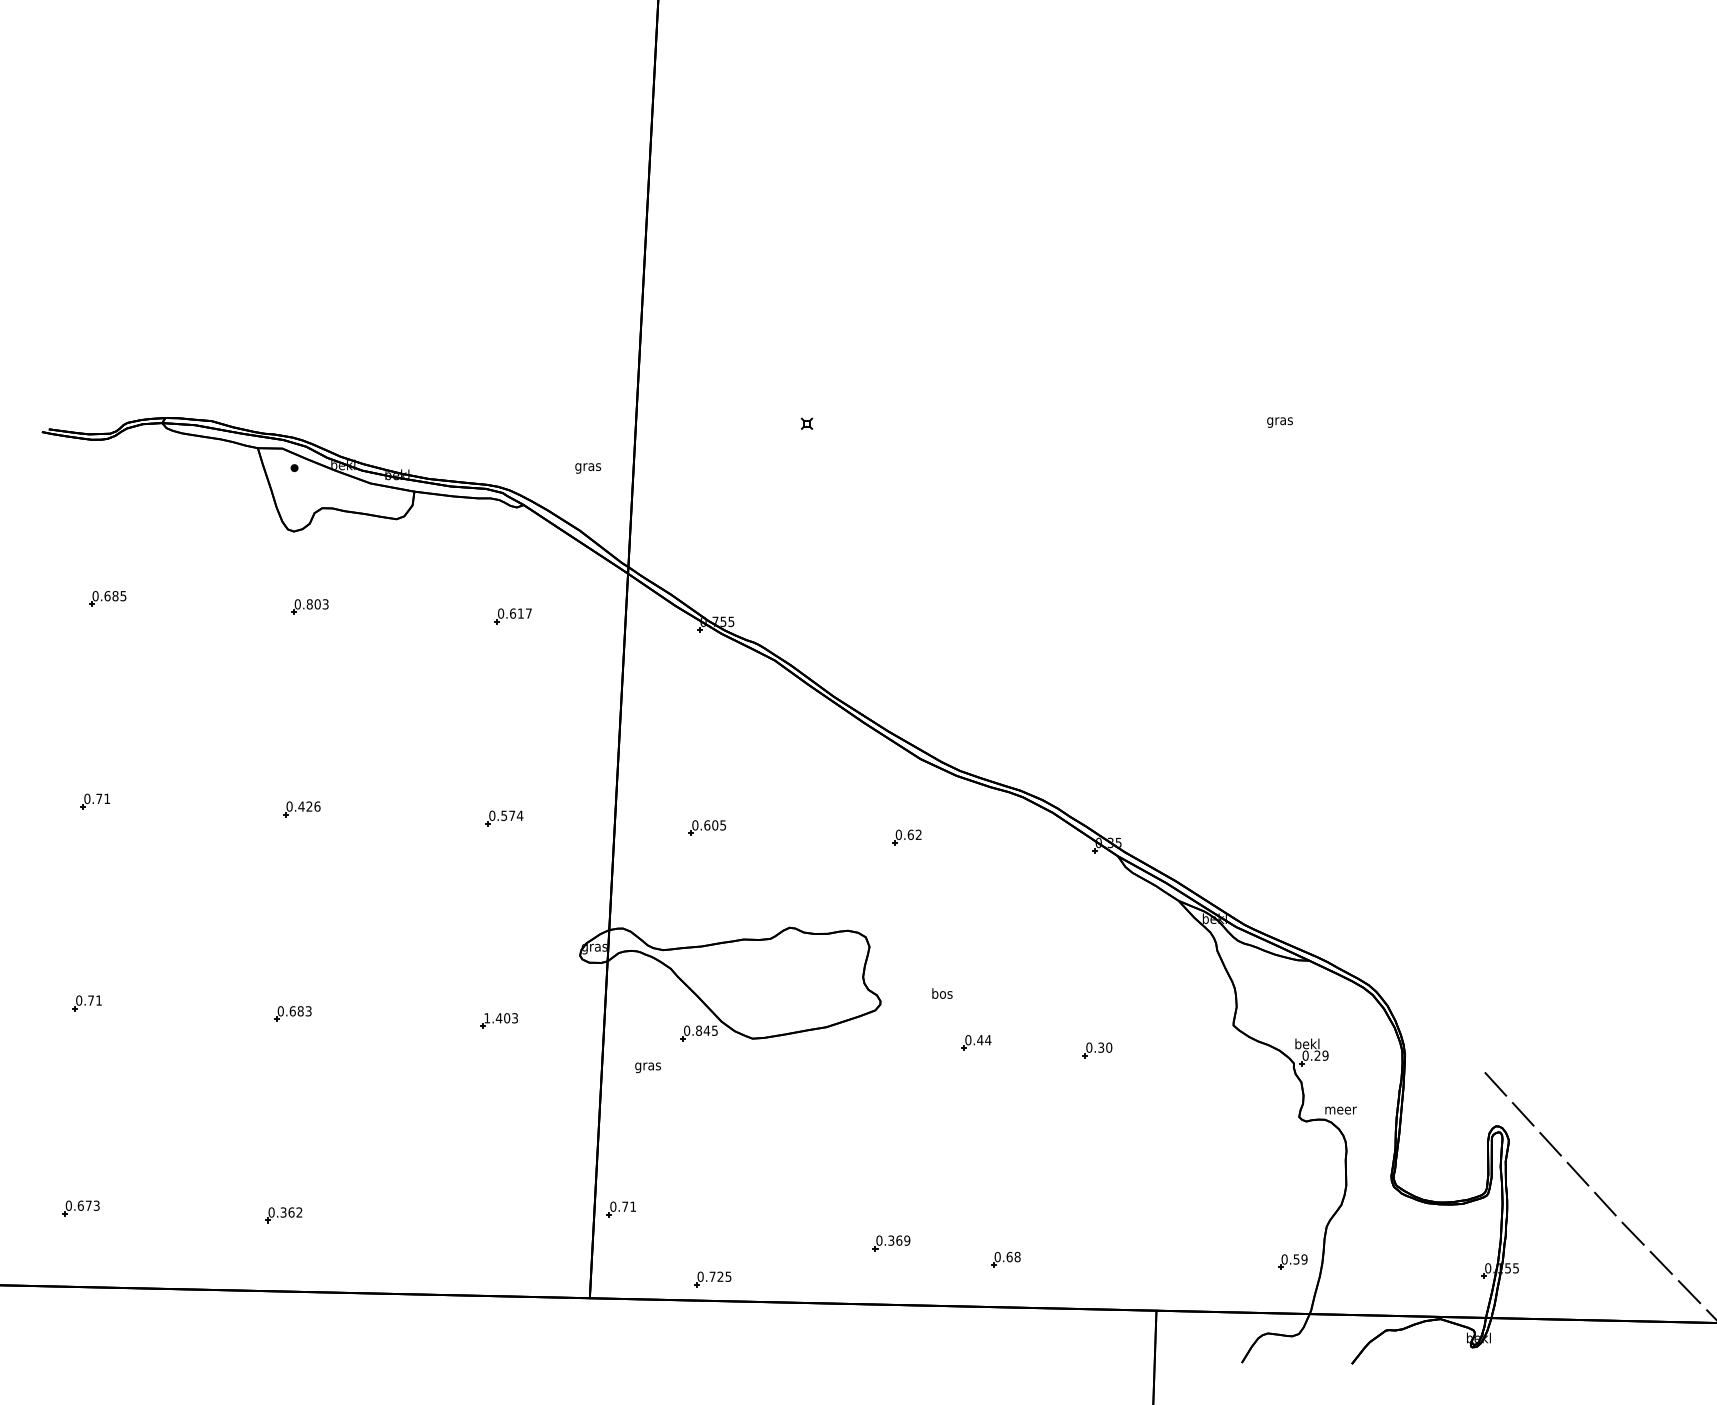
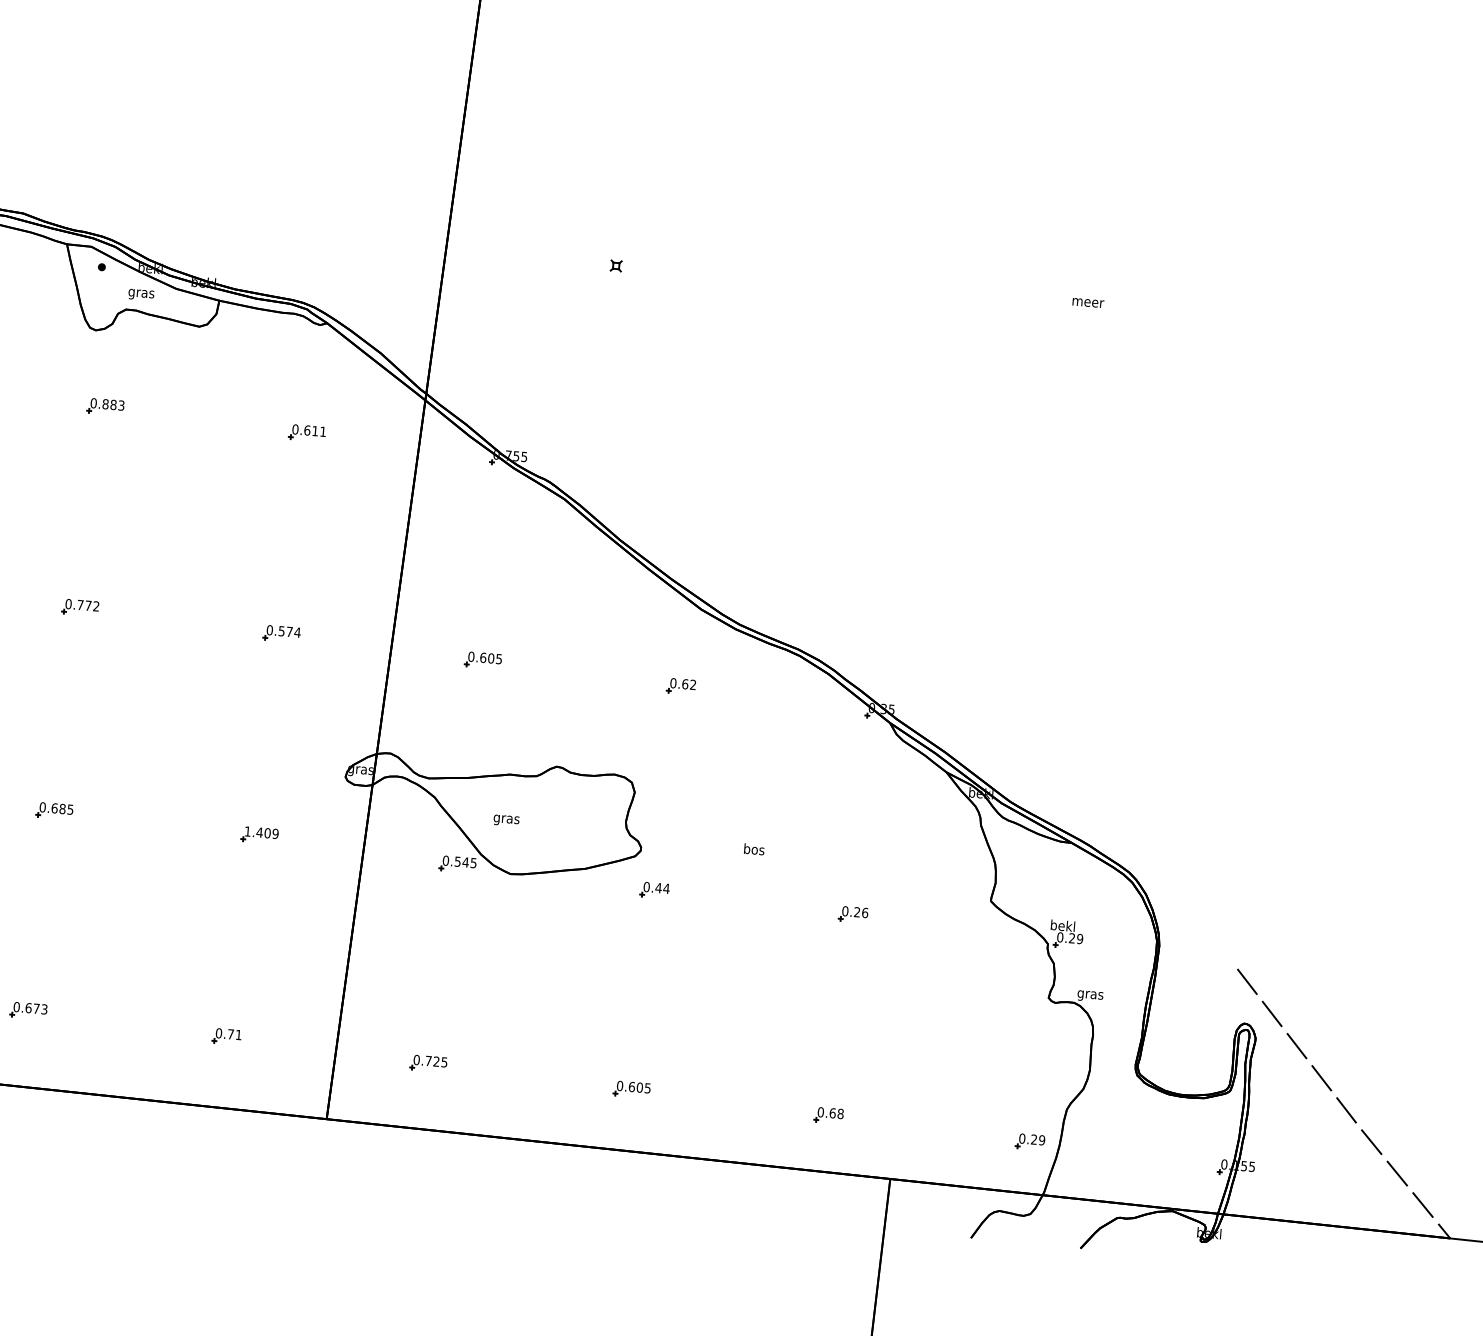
text: (1280, 422) -> (1088, 304), gras -> meer
text: (588, 468) -> (141, 295), moved
text: (317, 604) -> (113, 405), 0.803 -> 0.883
text: (528, 613) -> (322, 431), 0.617 -> 0.611
text: (309, 806) -> (88, 605), 0.426 -> 0.772
text: (942, 993) -> (754, 849), moved
text: (308, 1010) -> (70, 808), 0.683 -> 0.685
text: (515, 1018) -> (276, 834), 1.403 -> 1.409
text: (698, 1030) -> (457, 861), 0.845 -> 0.545
part: (976, 1042) -> (654, 890), moved
text: (1105, 1047) -> (861, 912), 0.30 -> 0.26
text: (647, 1067) -> (505, 820), moved
text: (1340, 1111) -> (1090, 995), meer -> gras
part: (620, 1209) -> (225, 1036), moved
text: (291, 1212) -> (36, 1008), 0.362 -> 0.673
text: (899, 1240) -> (640, 1087), 0.369 -> 0.605
part: (1005, 1259) -> (828, 1115), moved
text: (1296, 1259) -> (1034, 1139), 0.59 -> 0.29
part: (712, 1279) -> (428, 1063), moved

